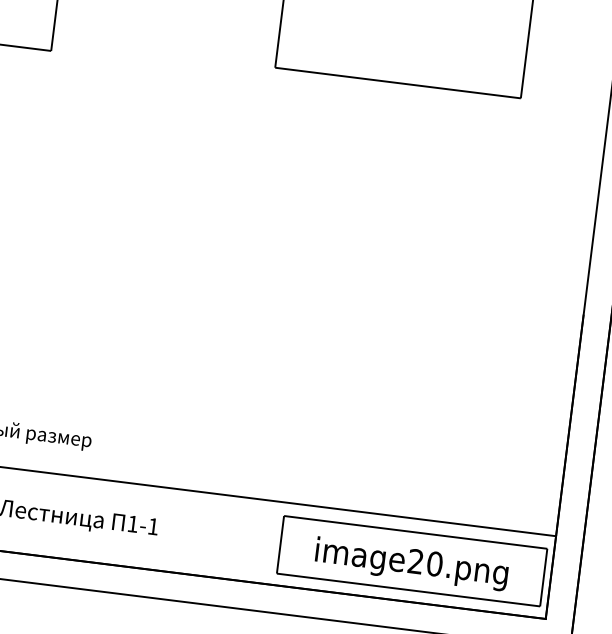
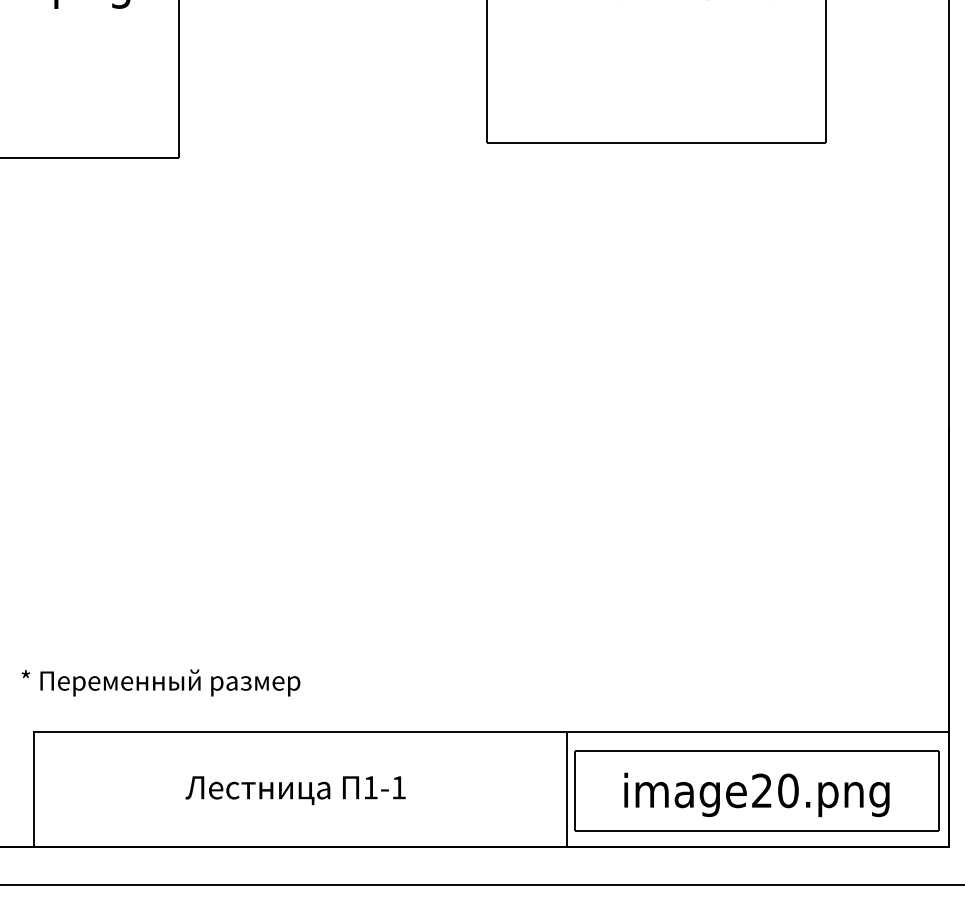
line: (275, 543) -> (567, 789), added

